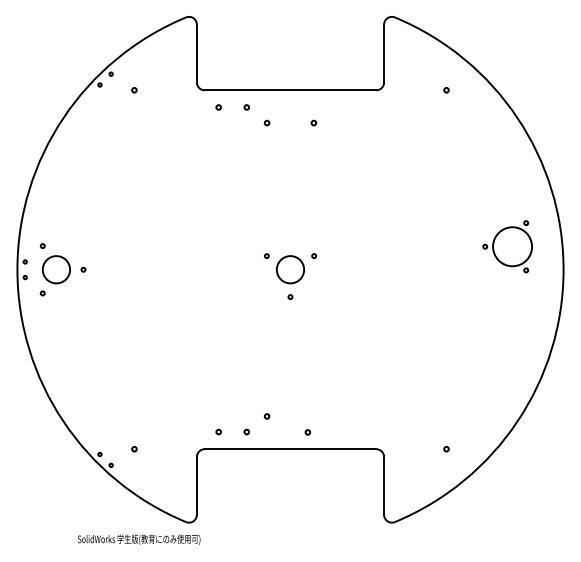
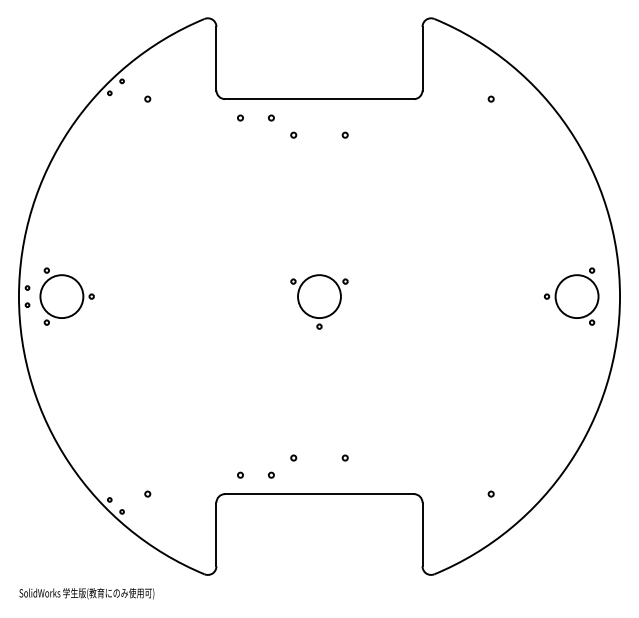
part: (507, 246) -> (571, 296), moved
circle: (55, 269) -> (60, 296), size x1.43
circle: (290, 269) -> (319, 296), size x1.43
circle: (307, 432) -> (344, 458), moved
text: (139, 539) -> (87, 593), moved

